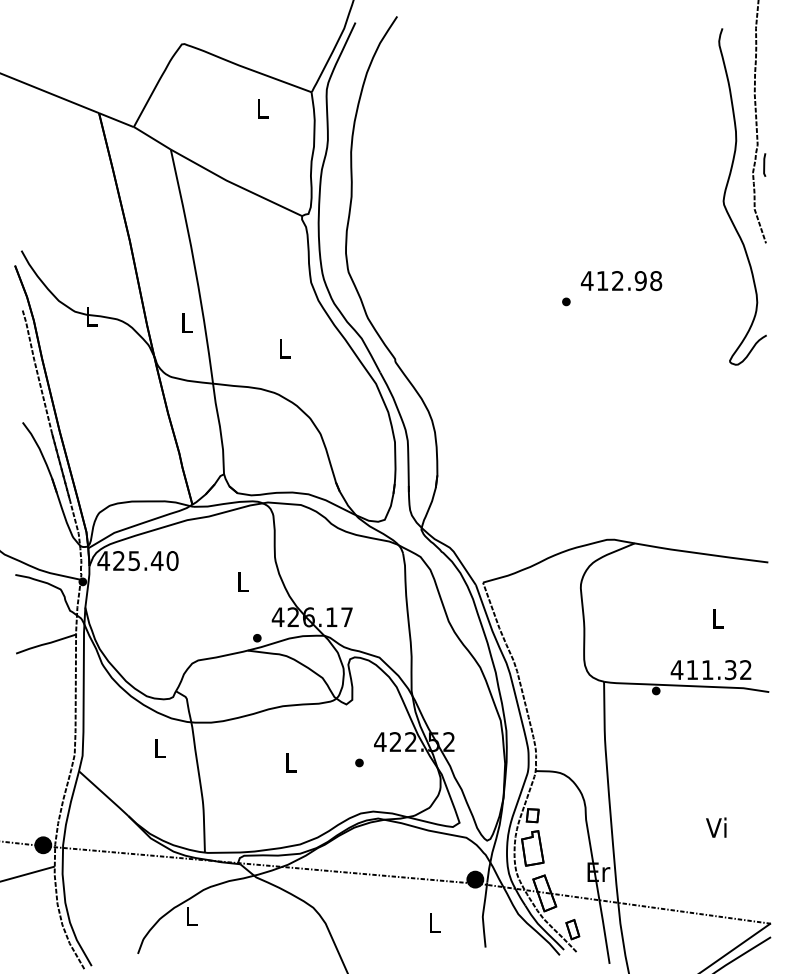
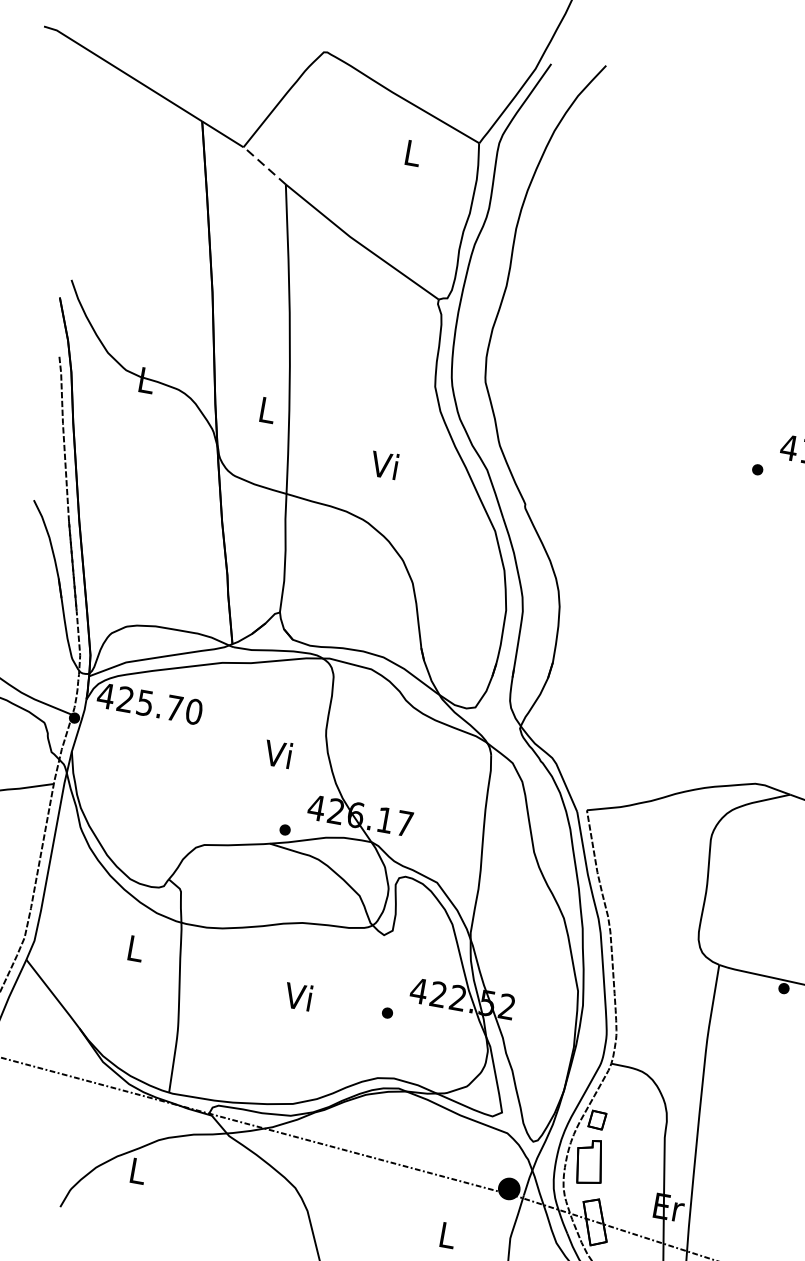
line: (151, 137) -> (263, 164), solid -> dashed
text: (282, 348) -> (383, 464), L -> Vi
text: (156, 560) -> (173, 707), 425.40 -> 425.70
text: (241, 581) -> (277, 753), L -> Vi
text: (289, 762) -> (297, 996), L -> Vi

